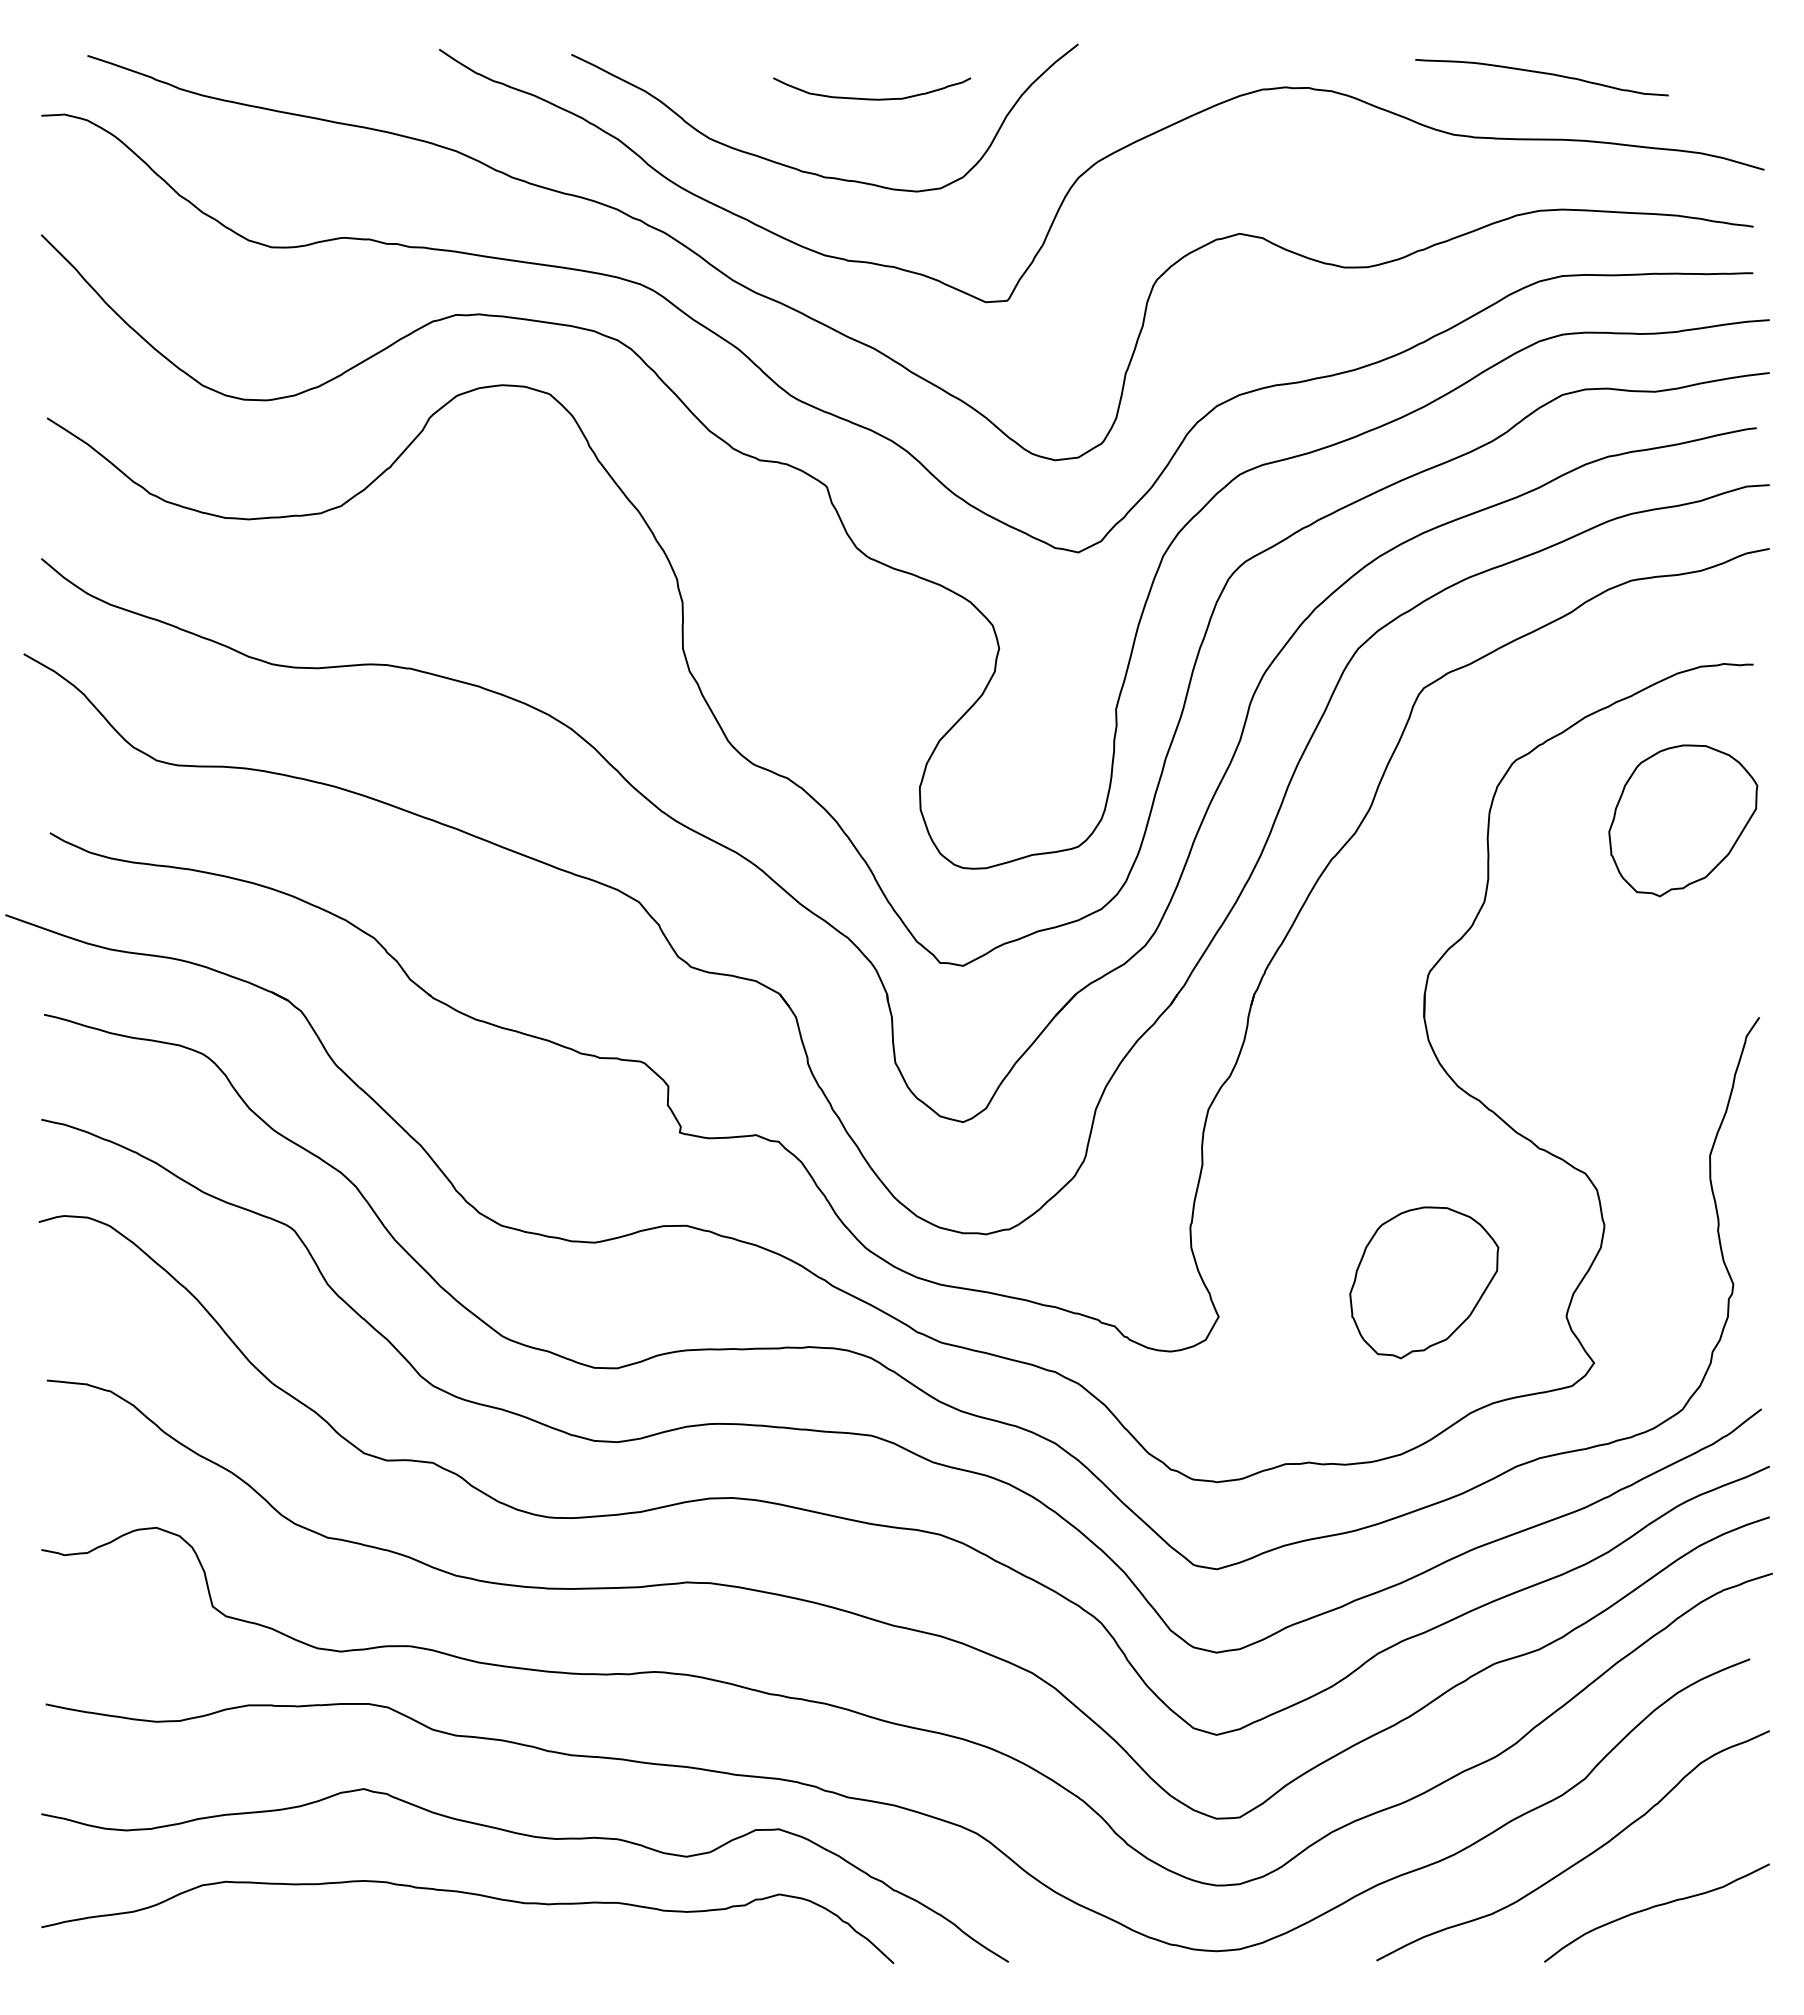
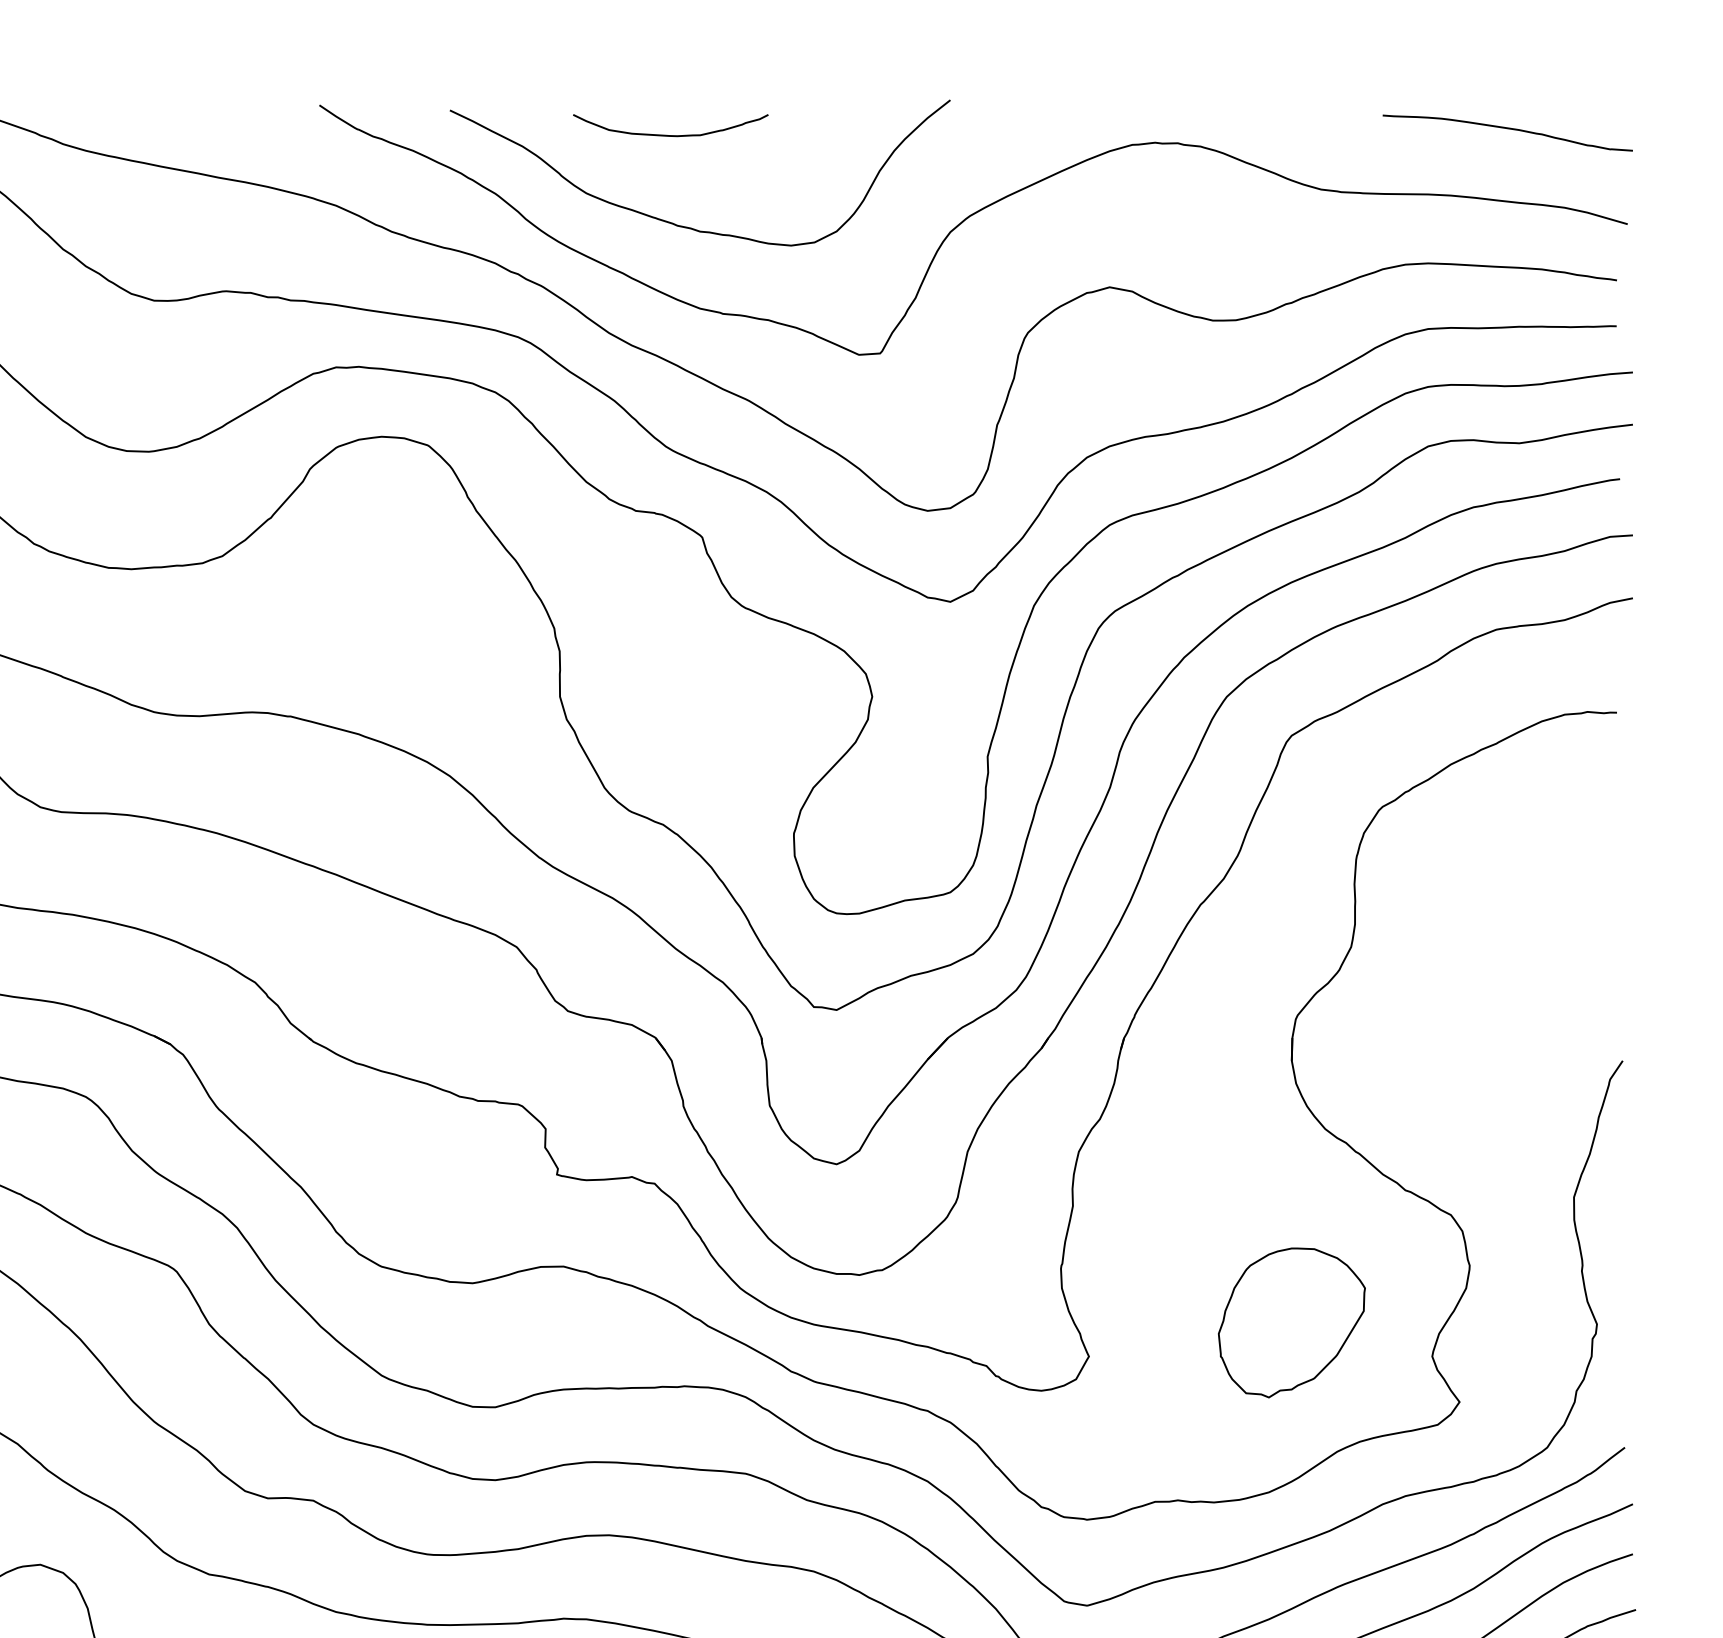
curve: (1541, 73) -> (1507, 129), moved
curve: (872, 98) -> (671, 134), moved
part: (1683, 820) -> (1547, 866), removed

